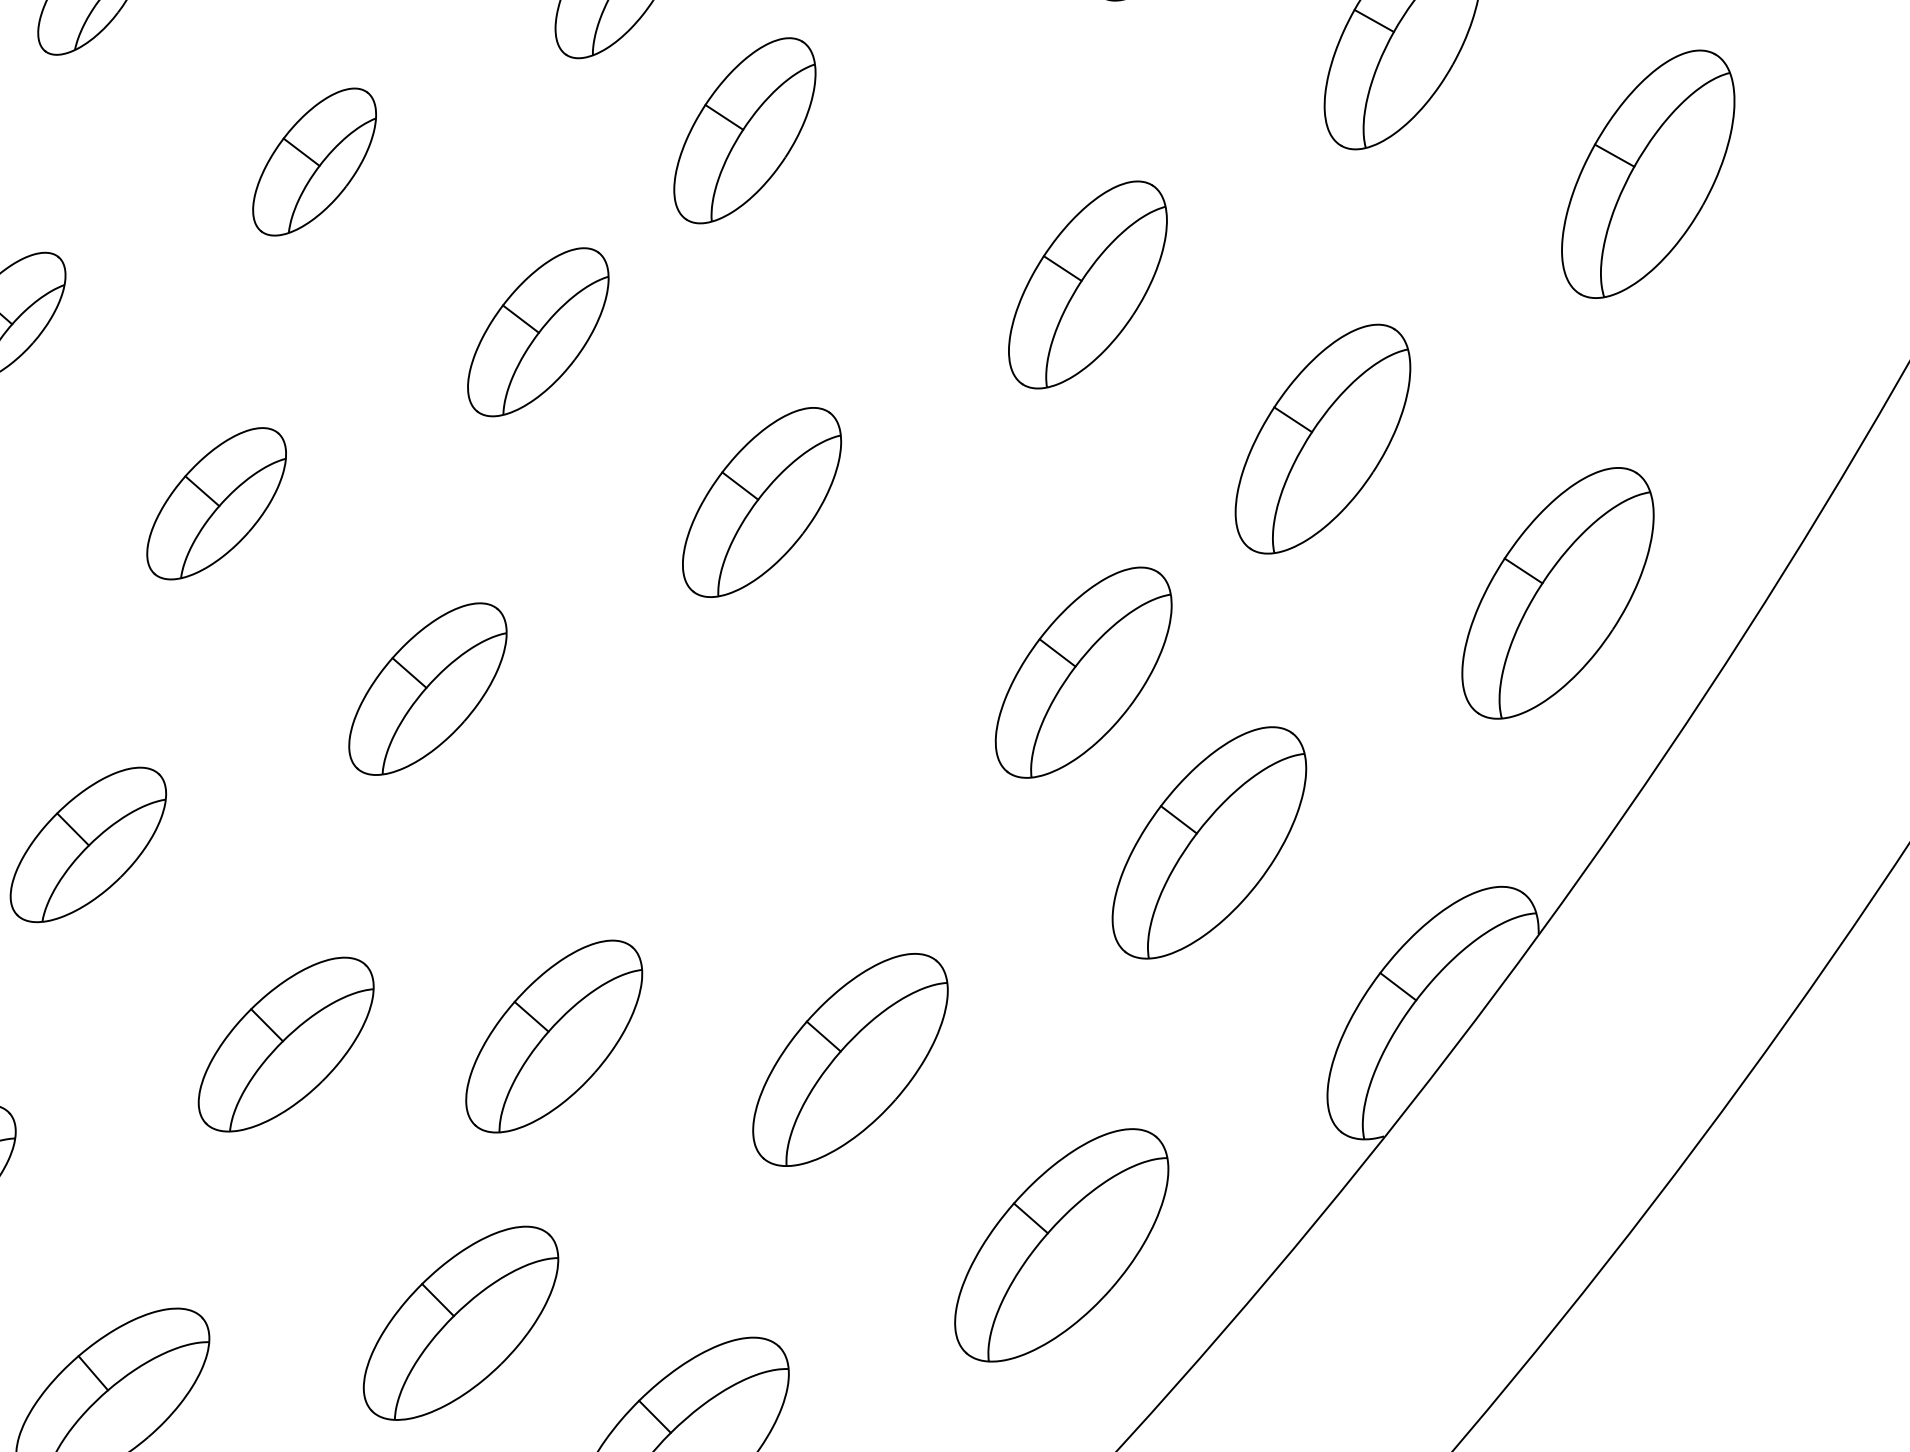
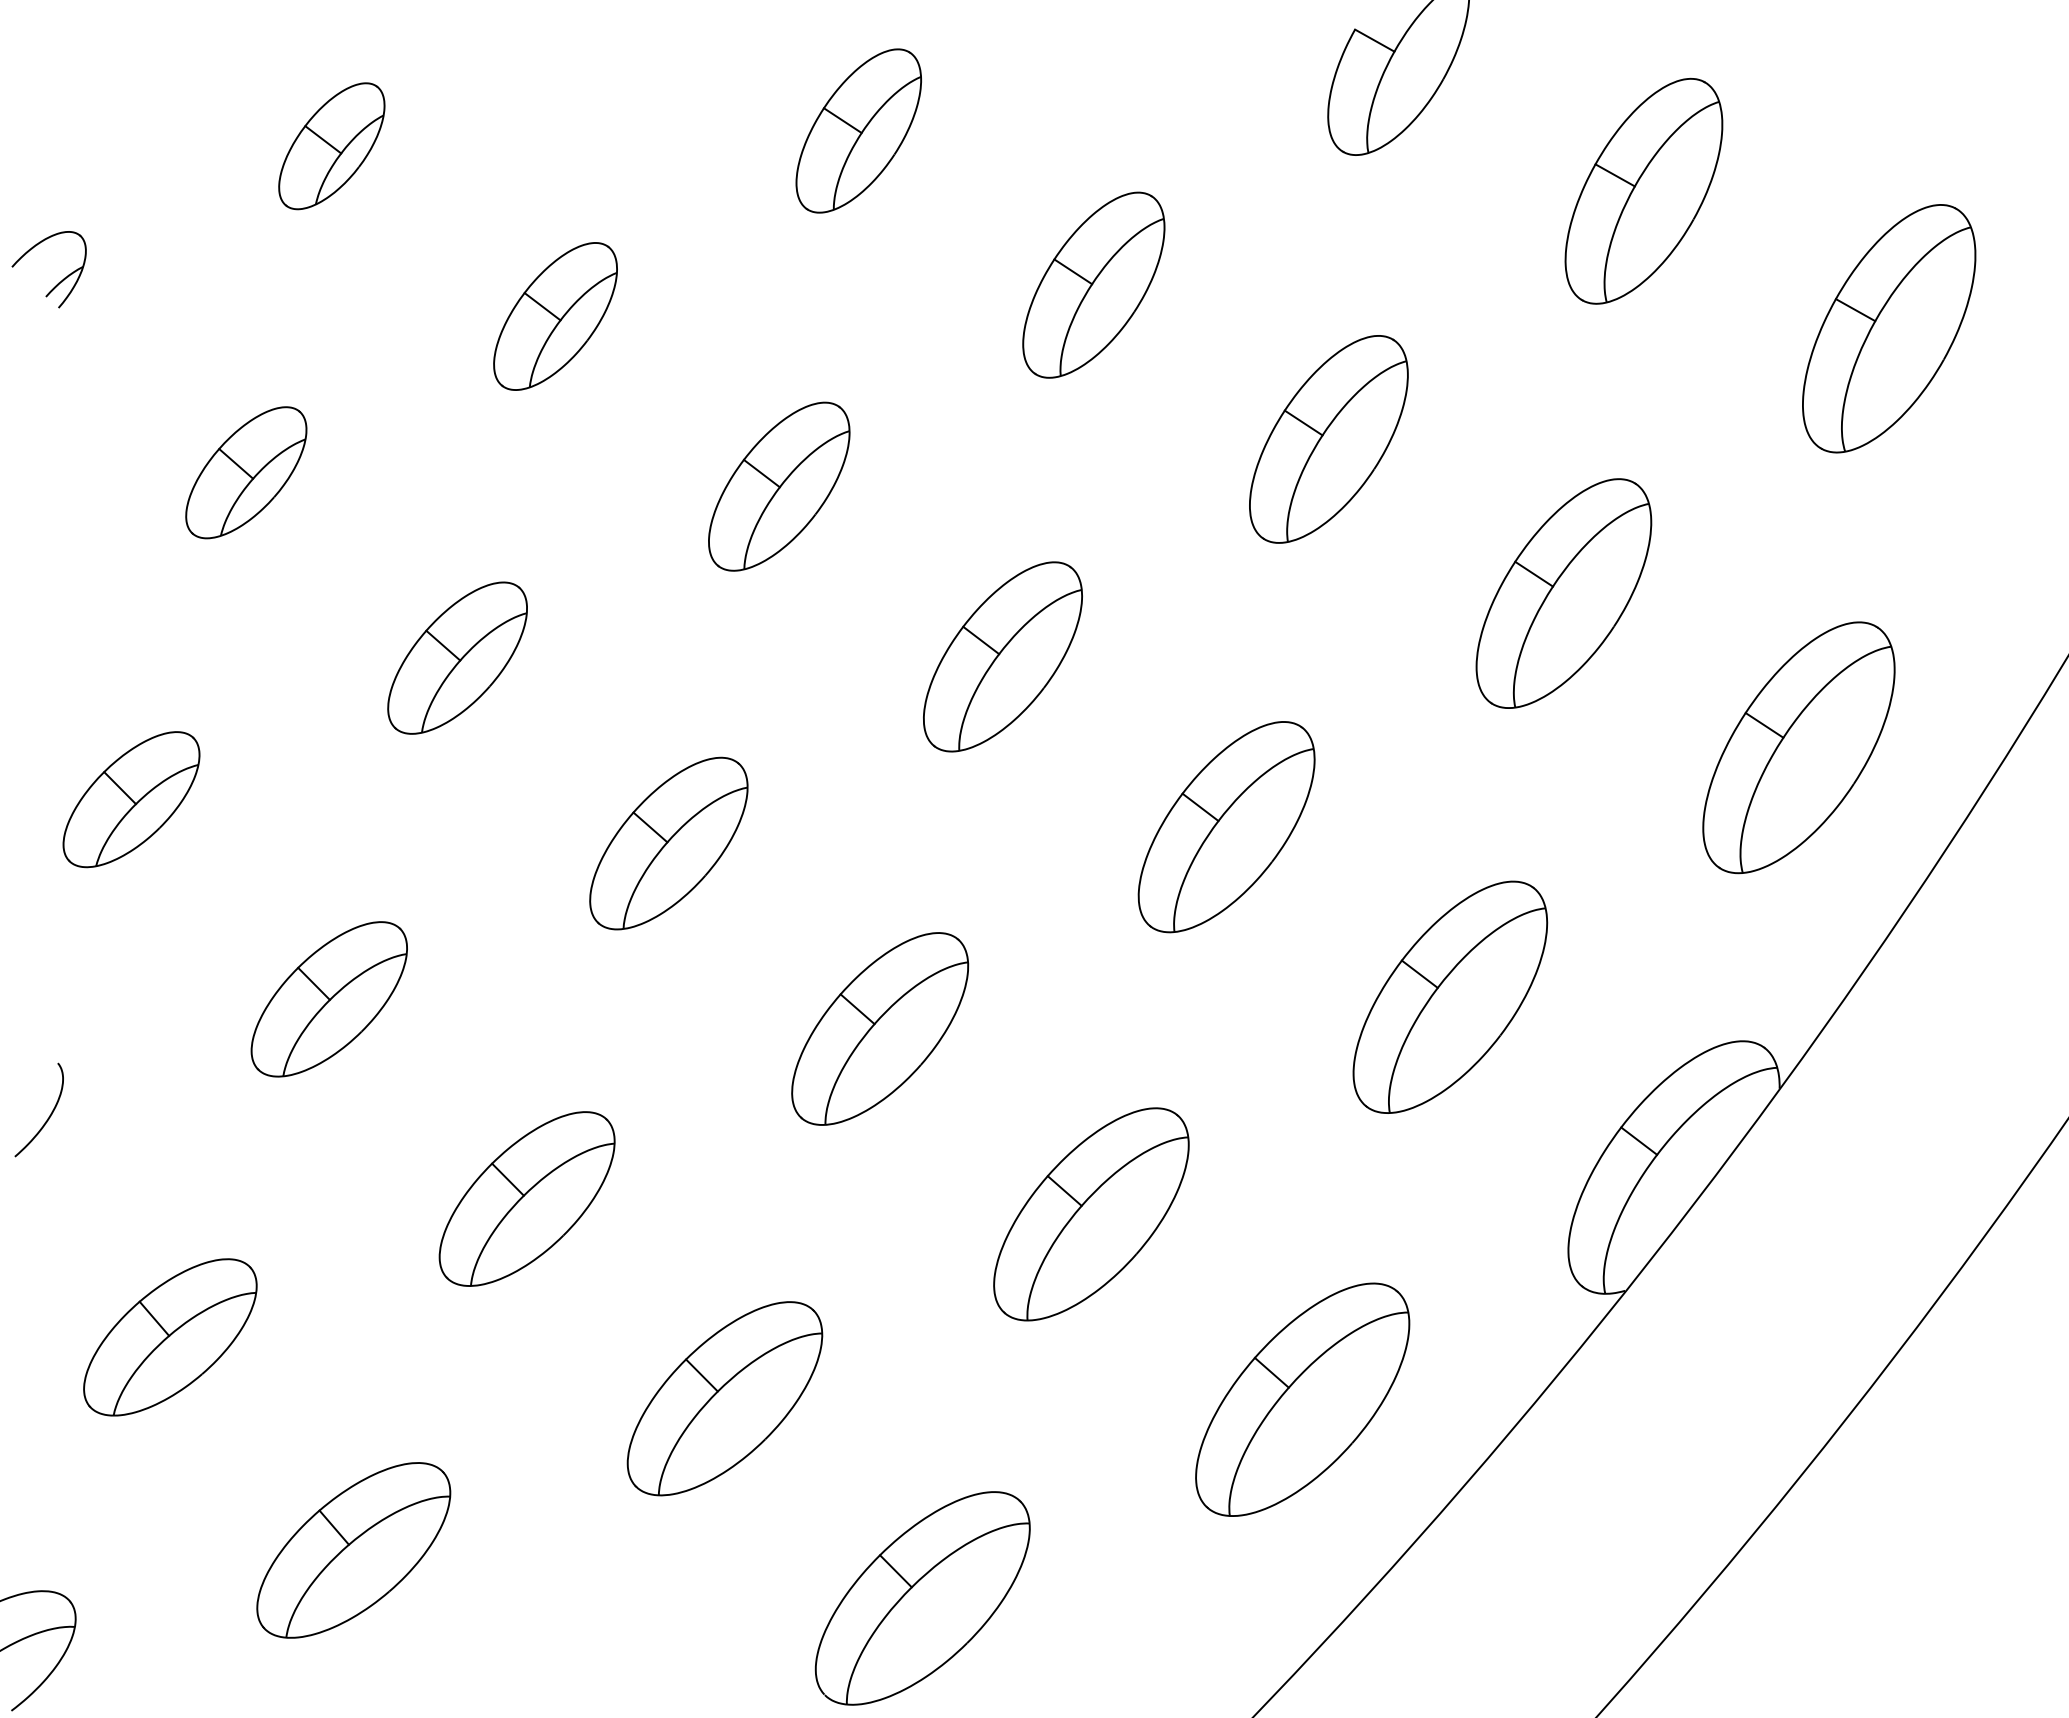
part: (744, 130) -> (1093, 284), moved
part: (1083, 673) -> (1226, 827), moved
part: (554, 1036) -> (880, 1028), moved
part: (460, 1323) -> (724, 1398), moved

